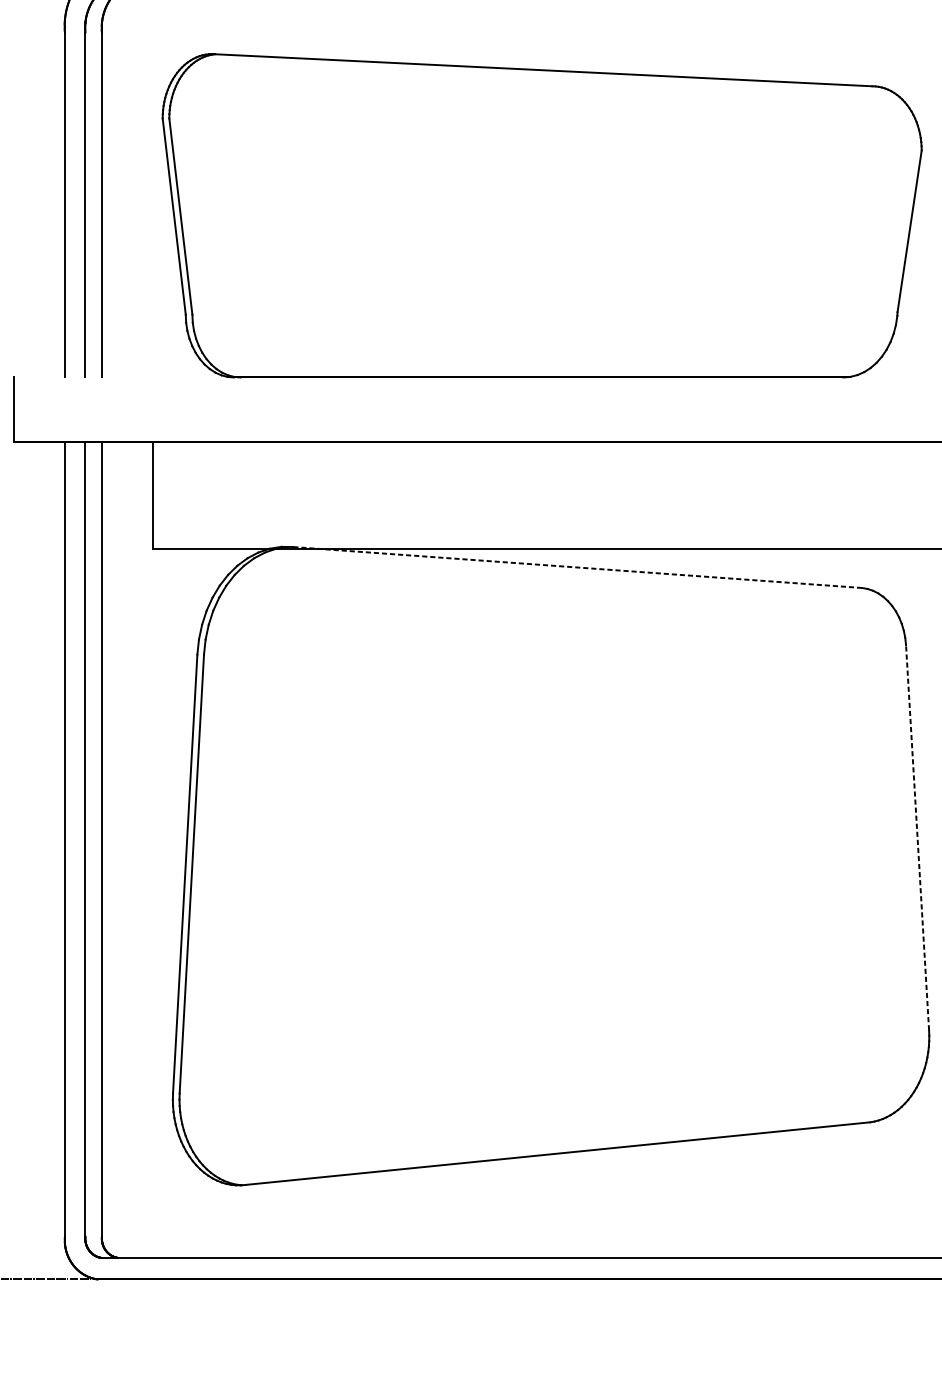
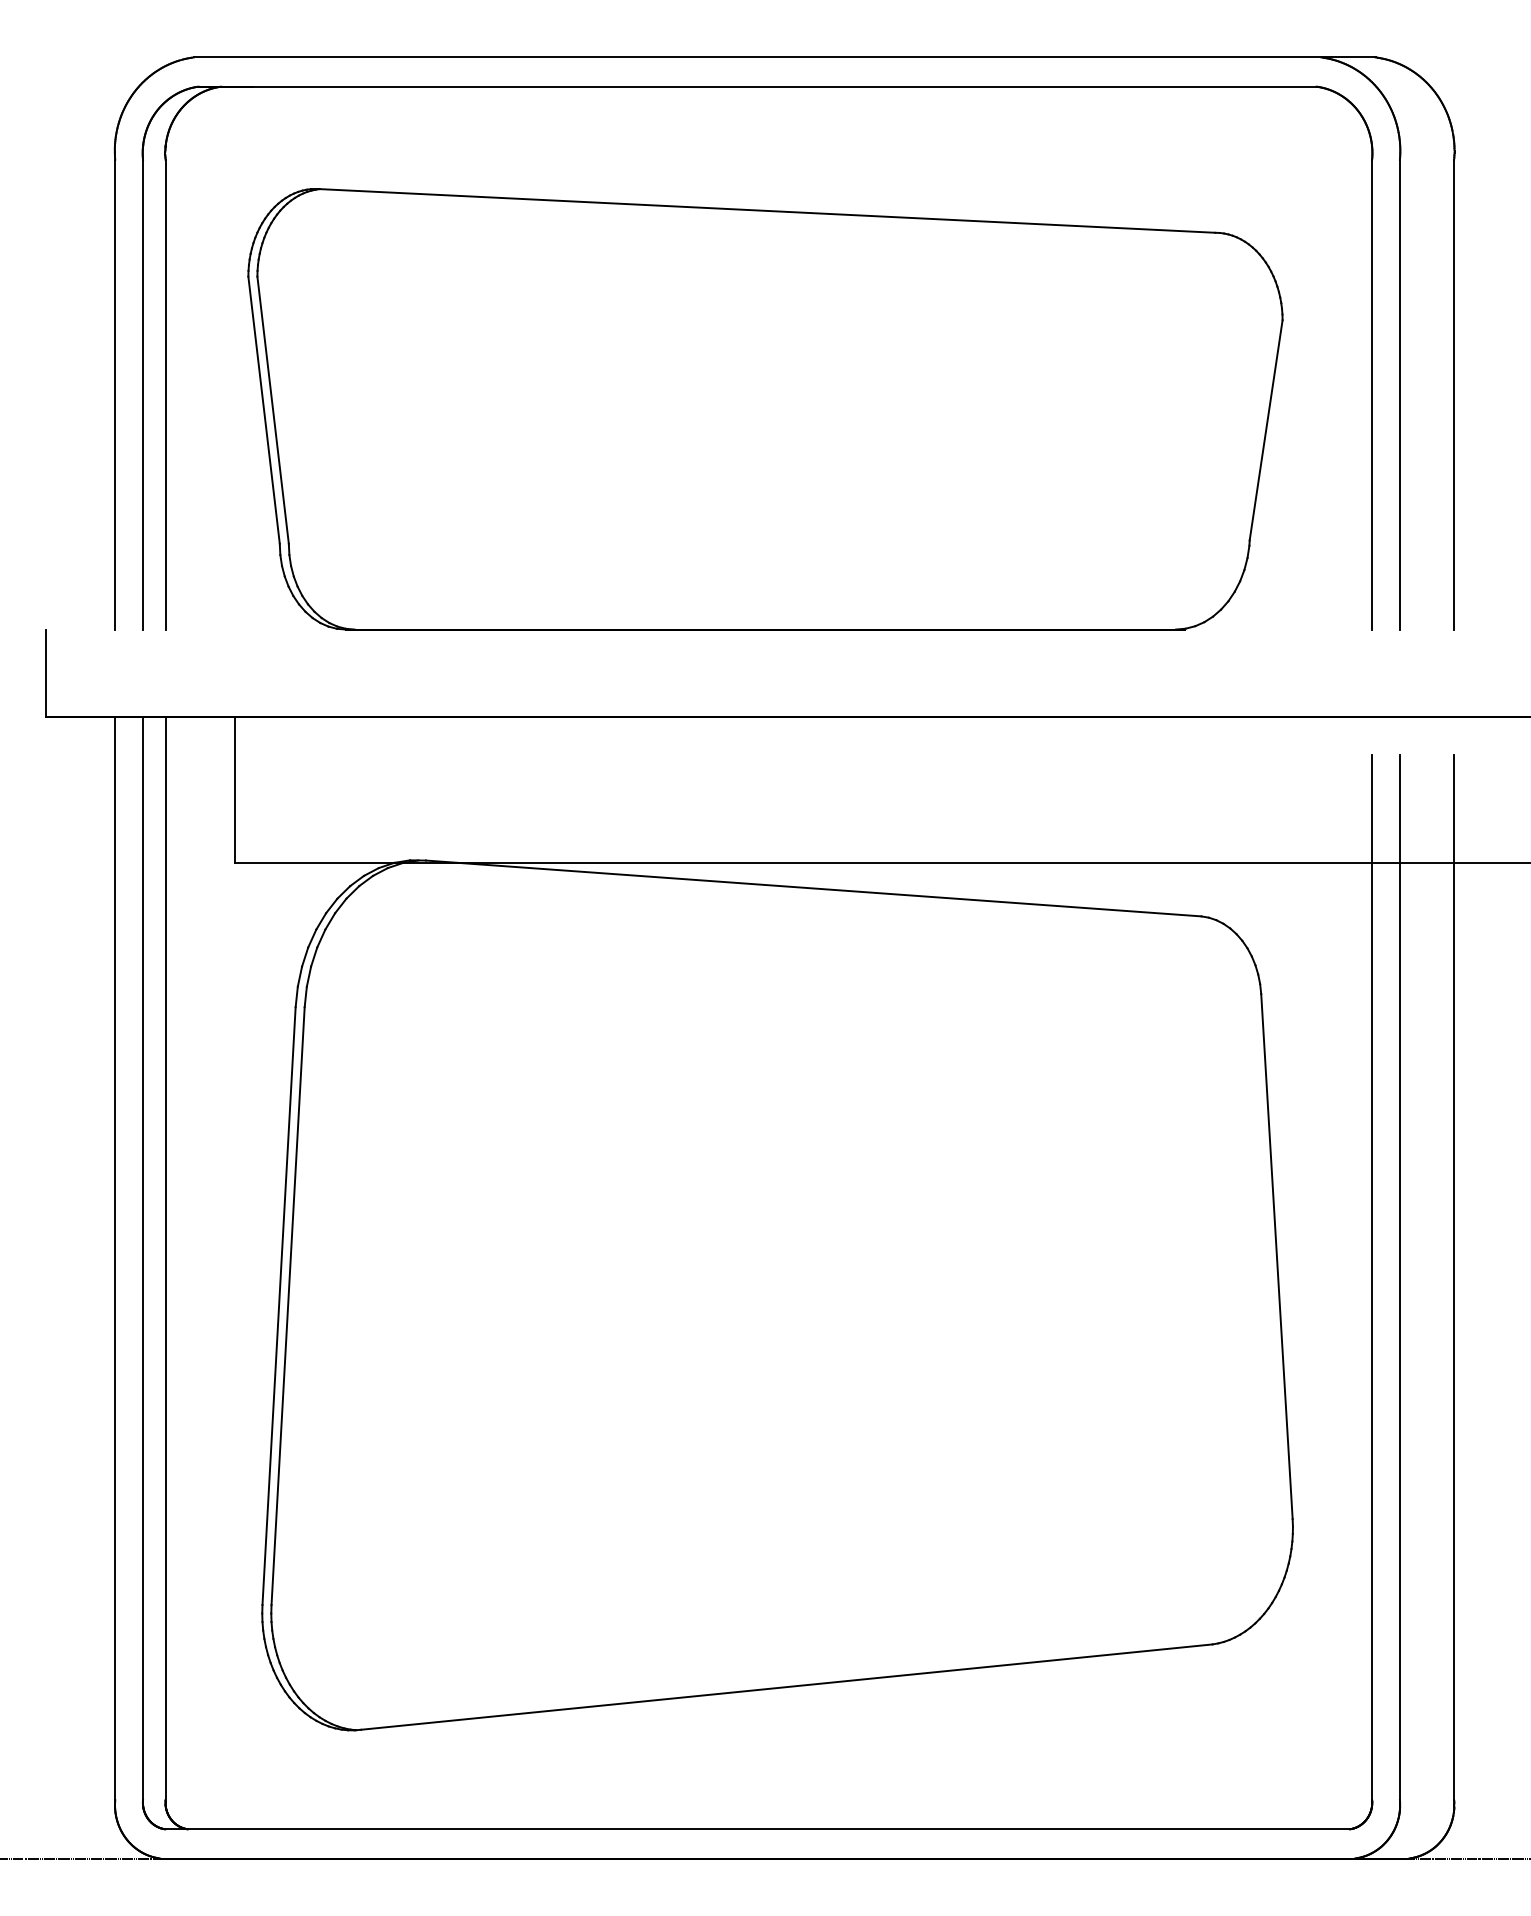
line: (577, 567) -> (813, 888), dashed -> solid
line: (917, 837) -> (1276, 1256), dashed -> solid

